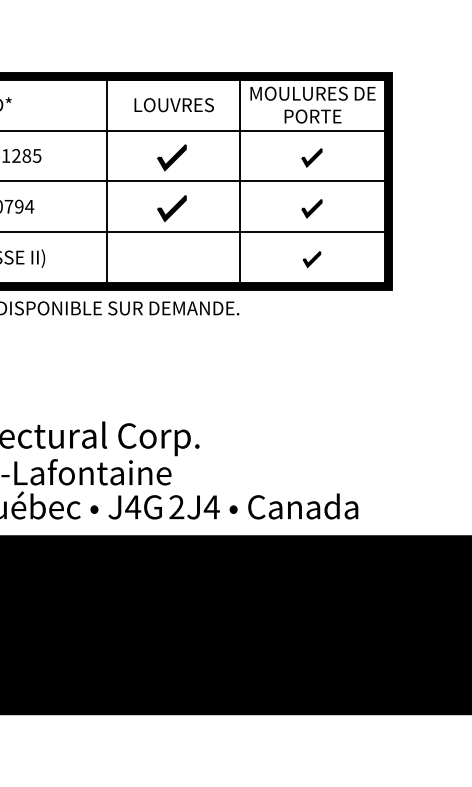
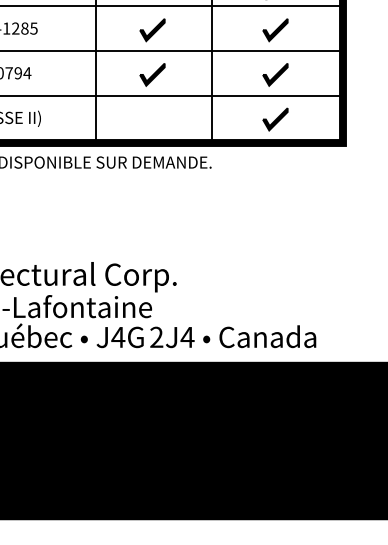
part: (311, 157) -> (275, 29), size x1.43
part: (311, 208) -> (275, 74), size x1.43
part: (311, 259) -> (275, 119), size x1.67

